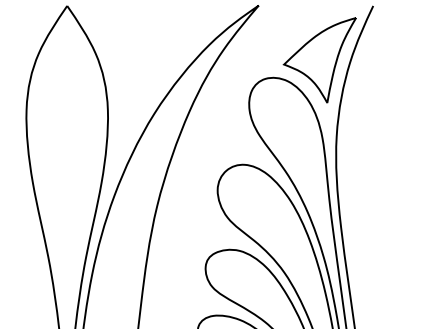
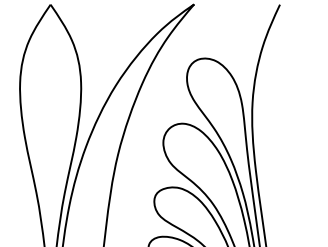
part: (319, 60) -> (239, 45), removed

